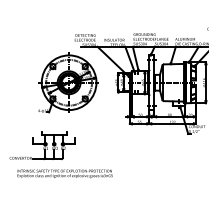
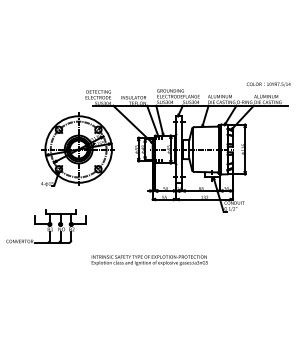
text: (64, 173) -> (149, 260), moved

